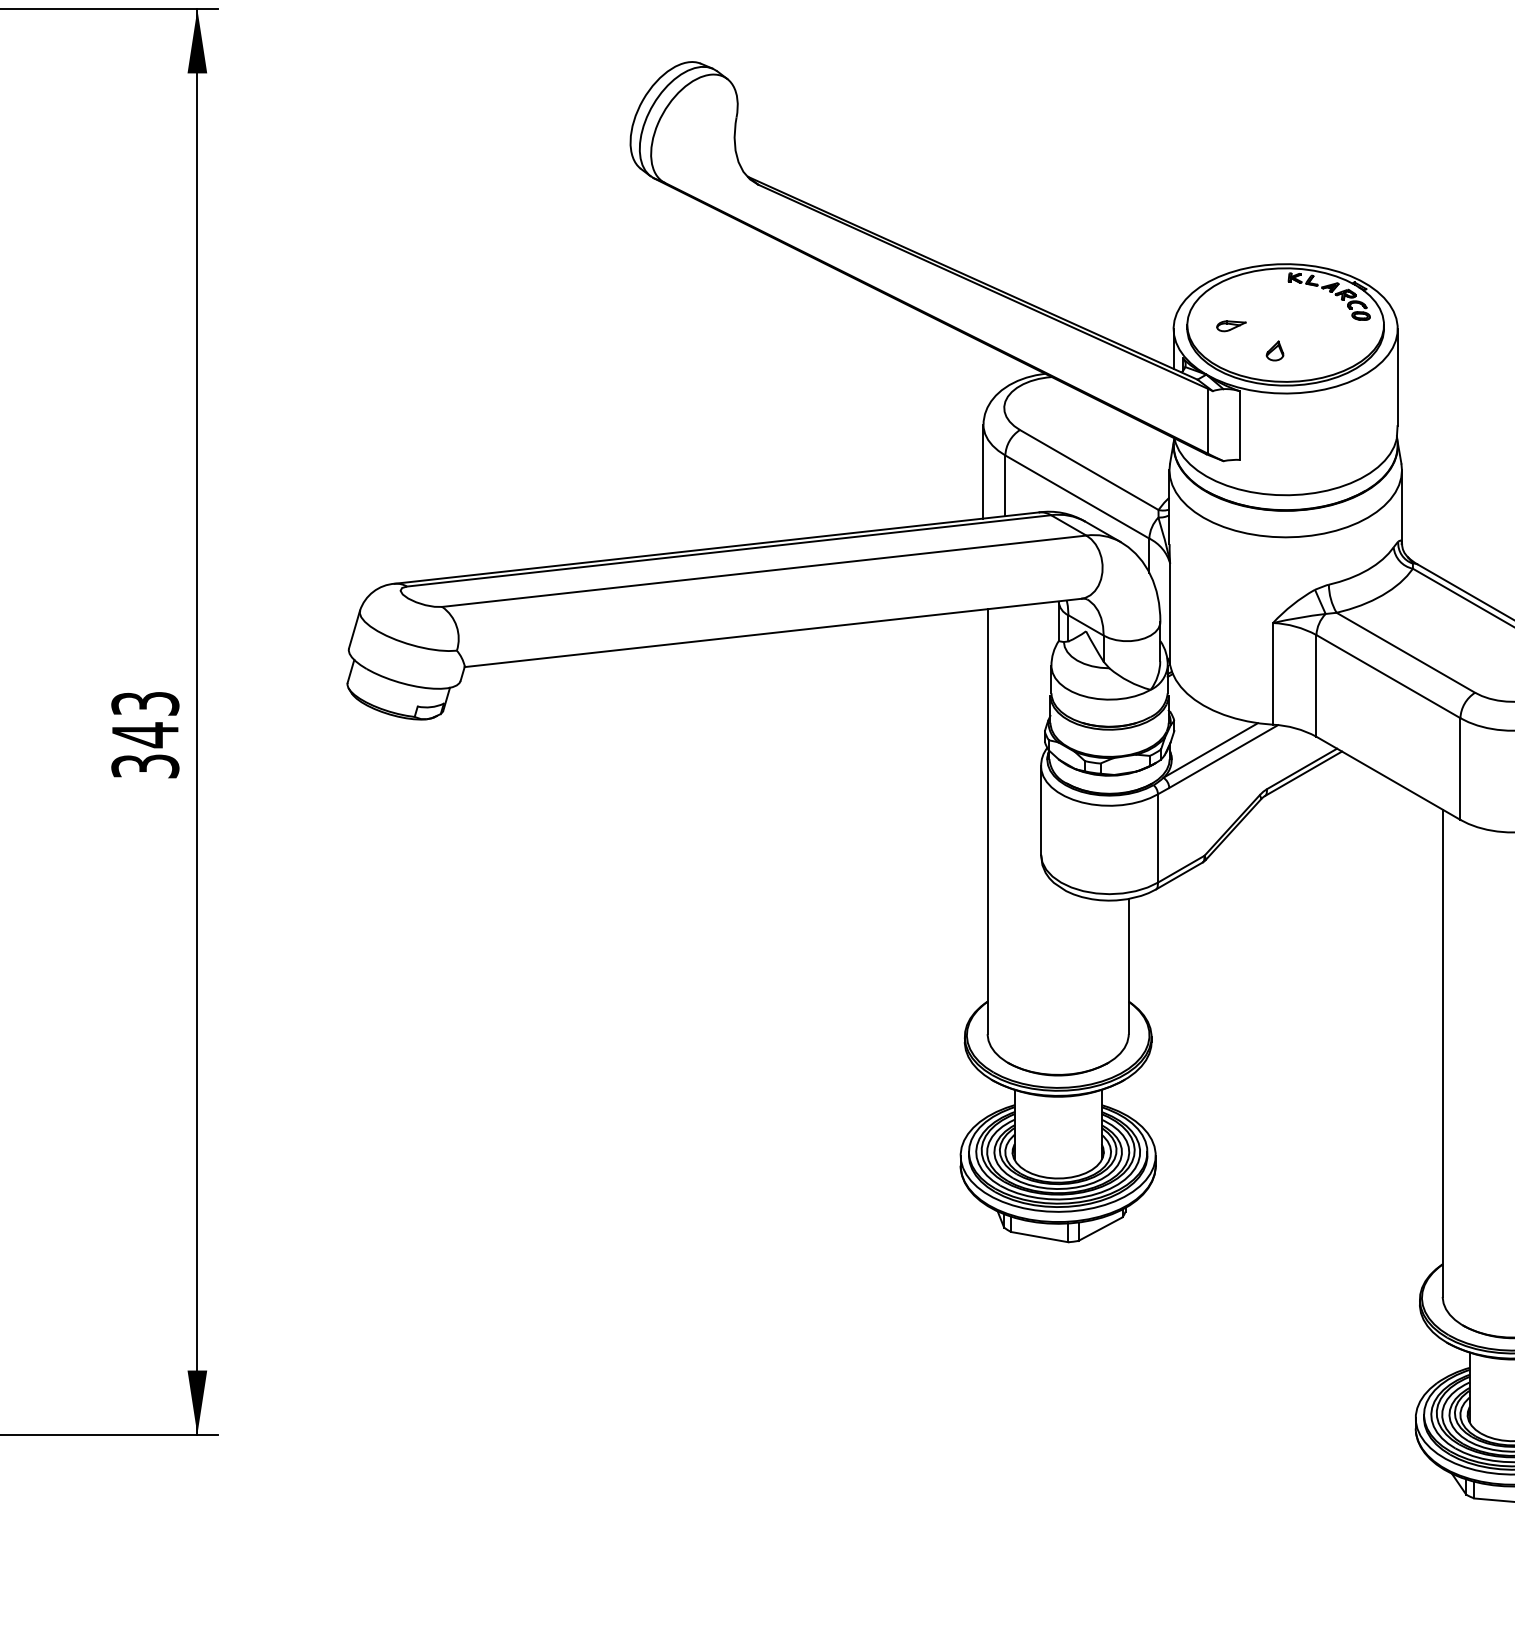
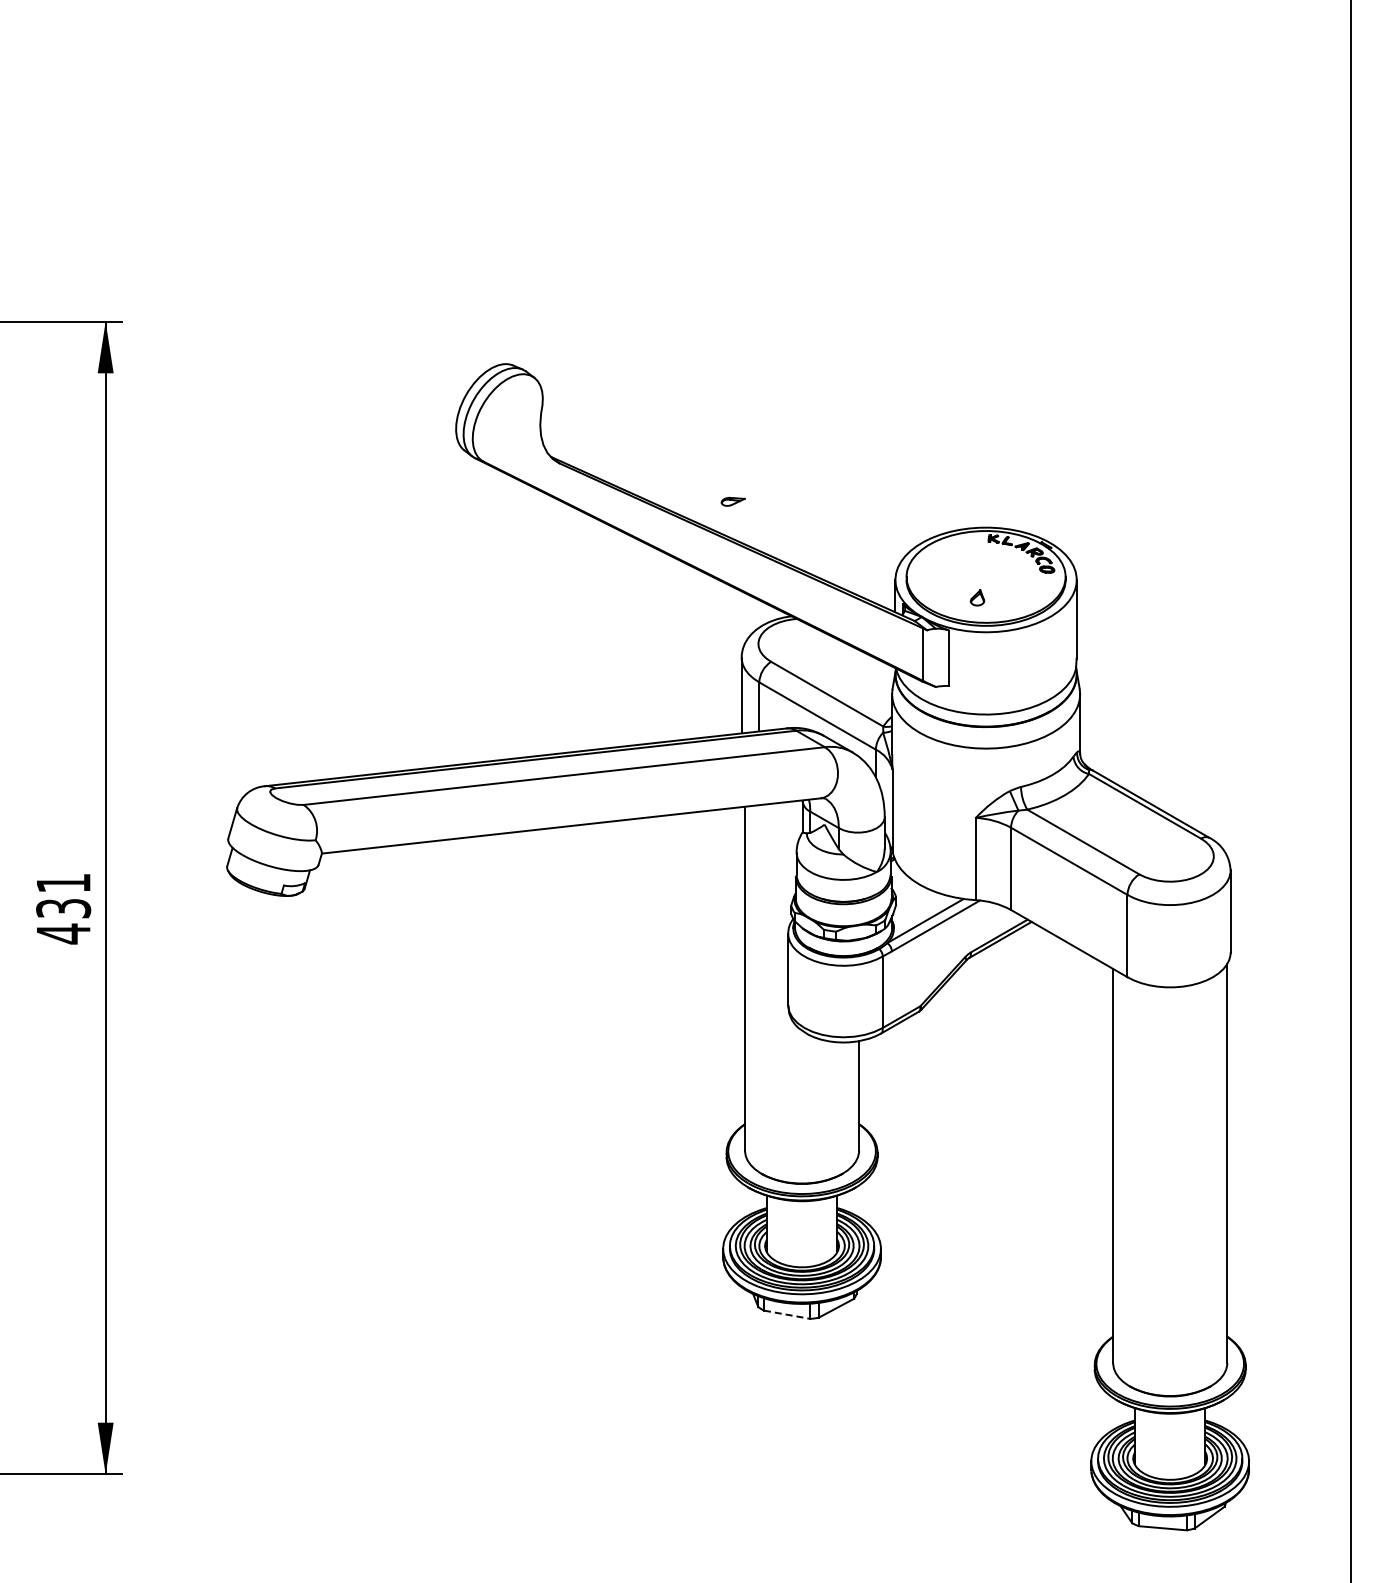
part: (1230, 325) -> (732, 501), moved
text: (145, 734) -> (63, 908), 343 -> 431
line: (1040, 1236) -> (787, 1314), solid -> dashed

